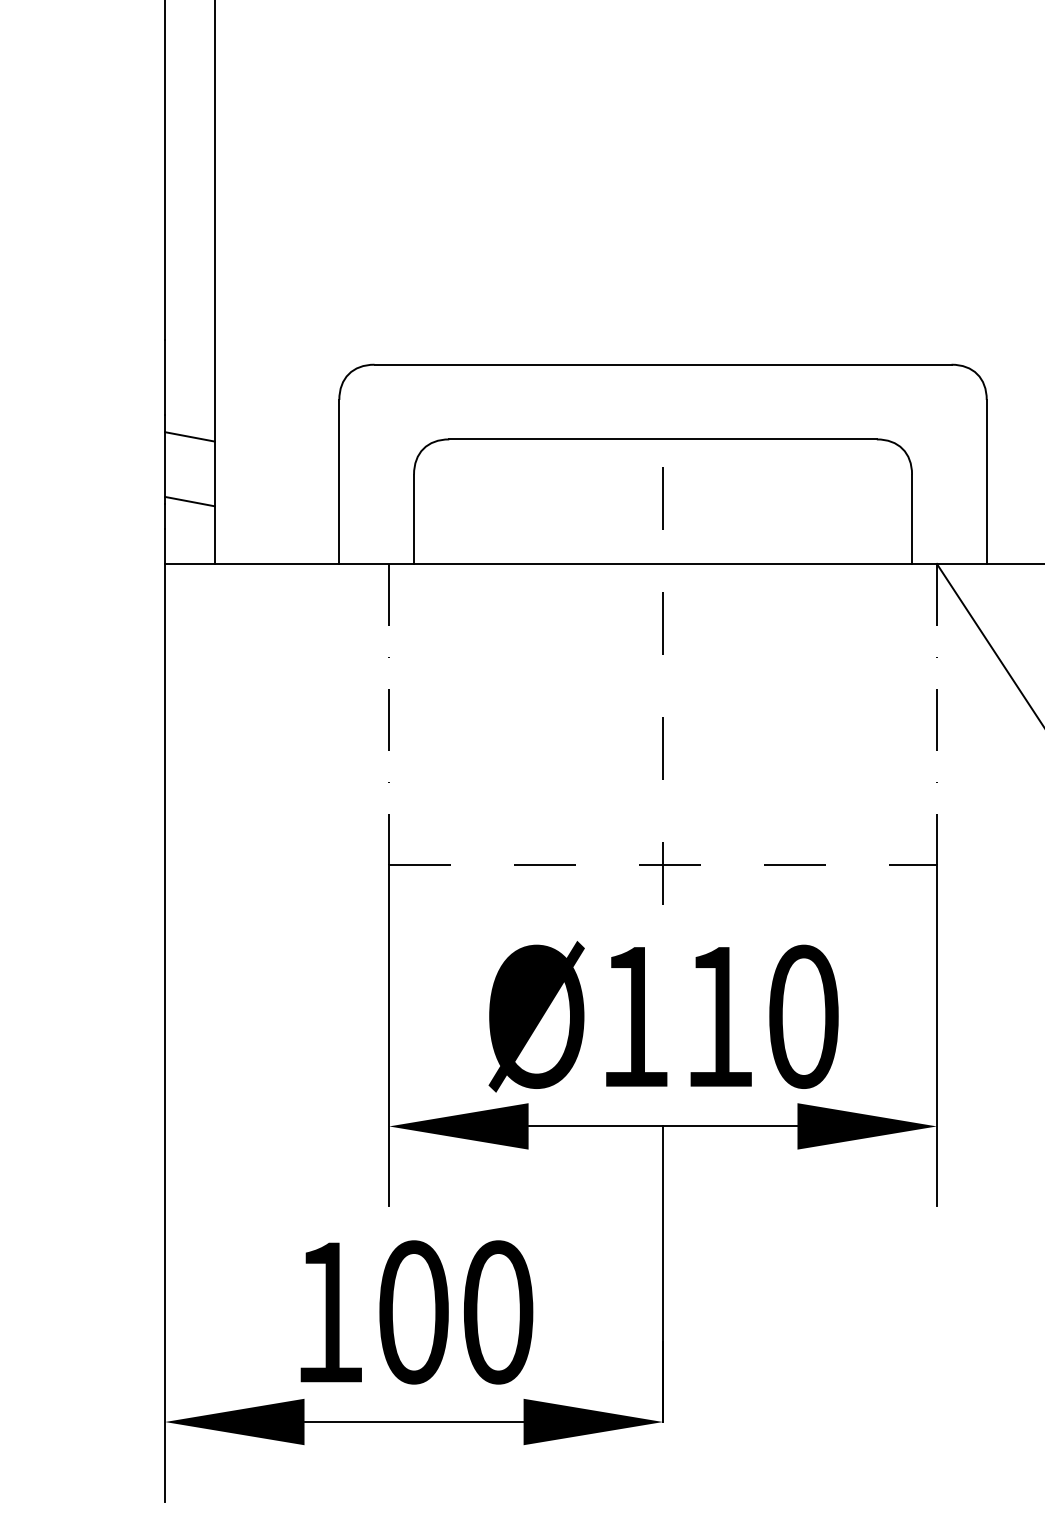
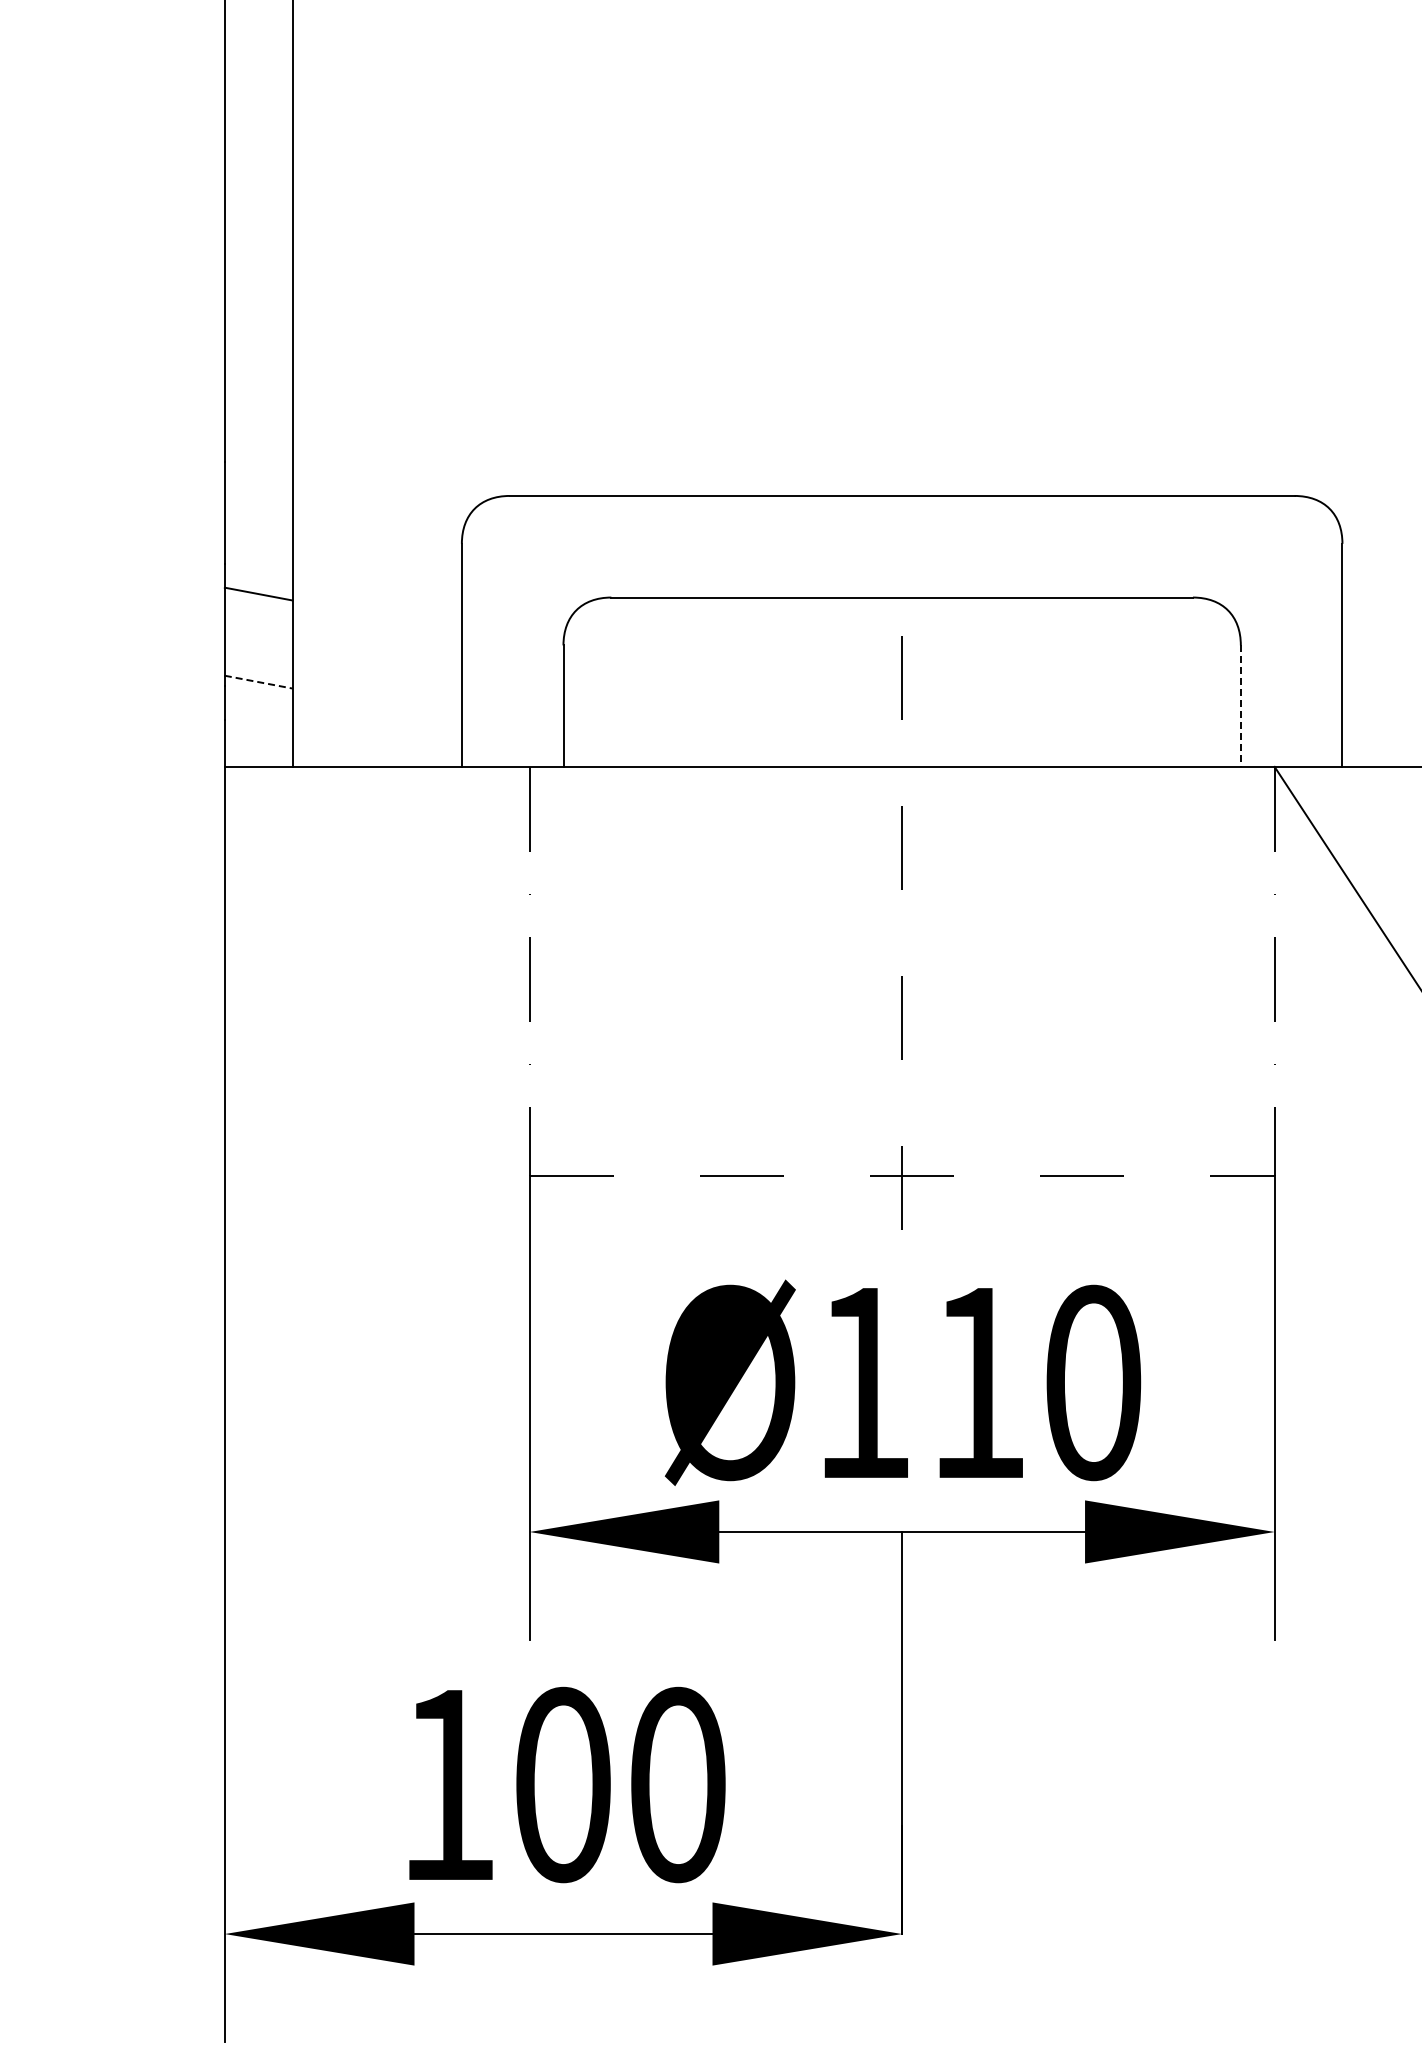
line: (190, 501) -> (259, 682), solid -> dashed
line: (911, 519) -> (1240, 706), solid -> dashed

